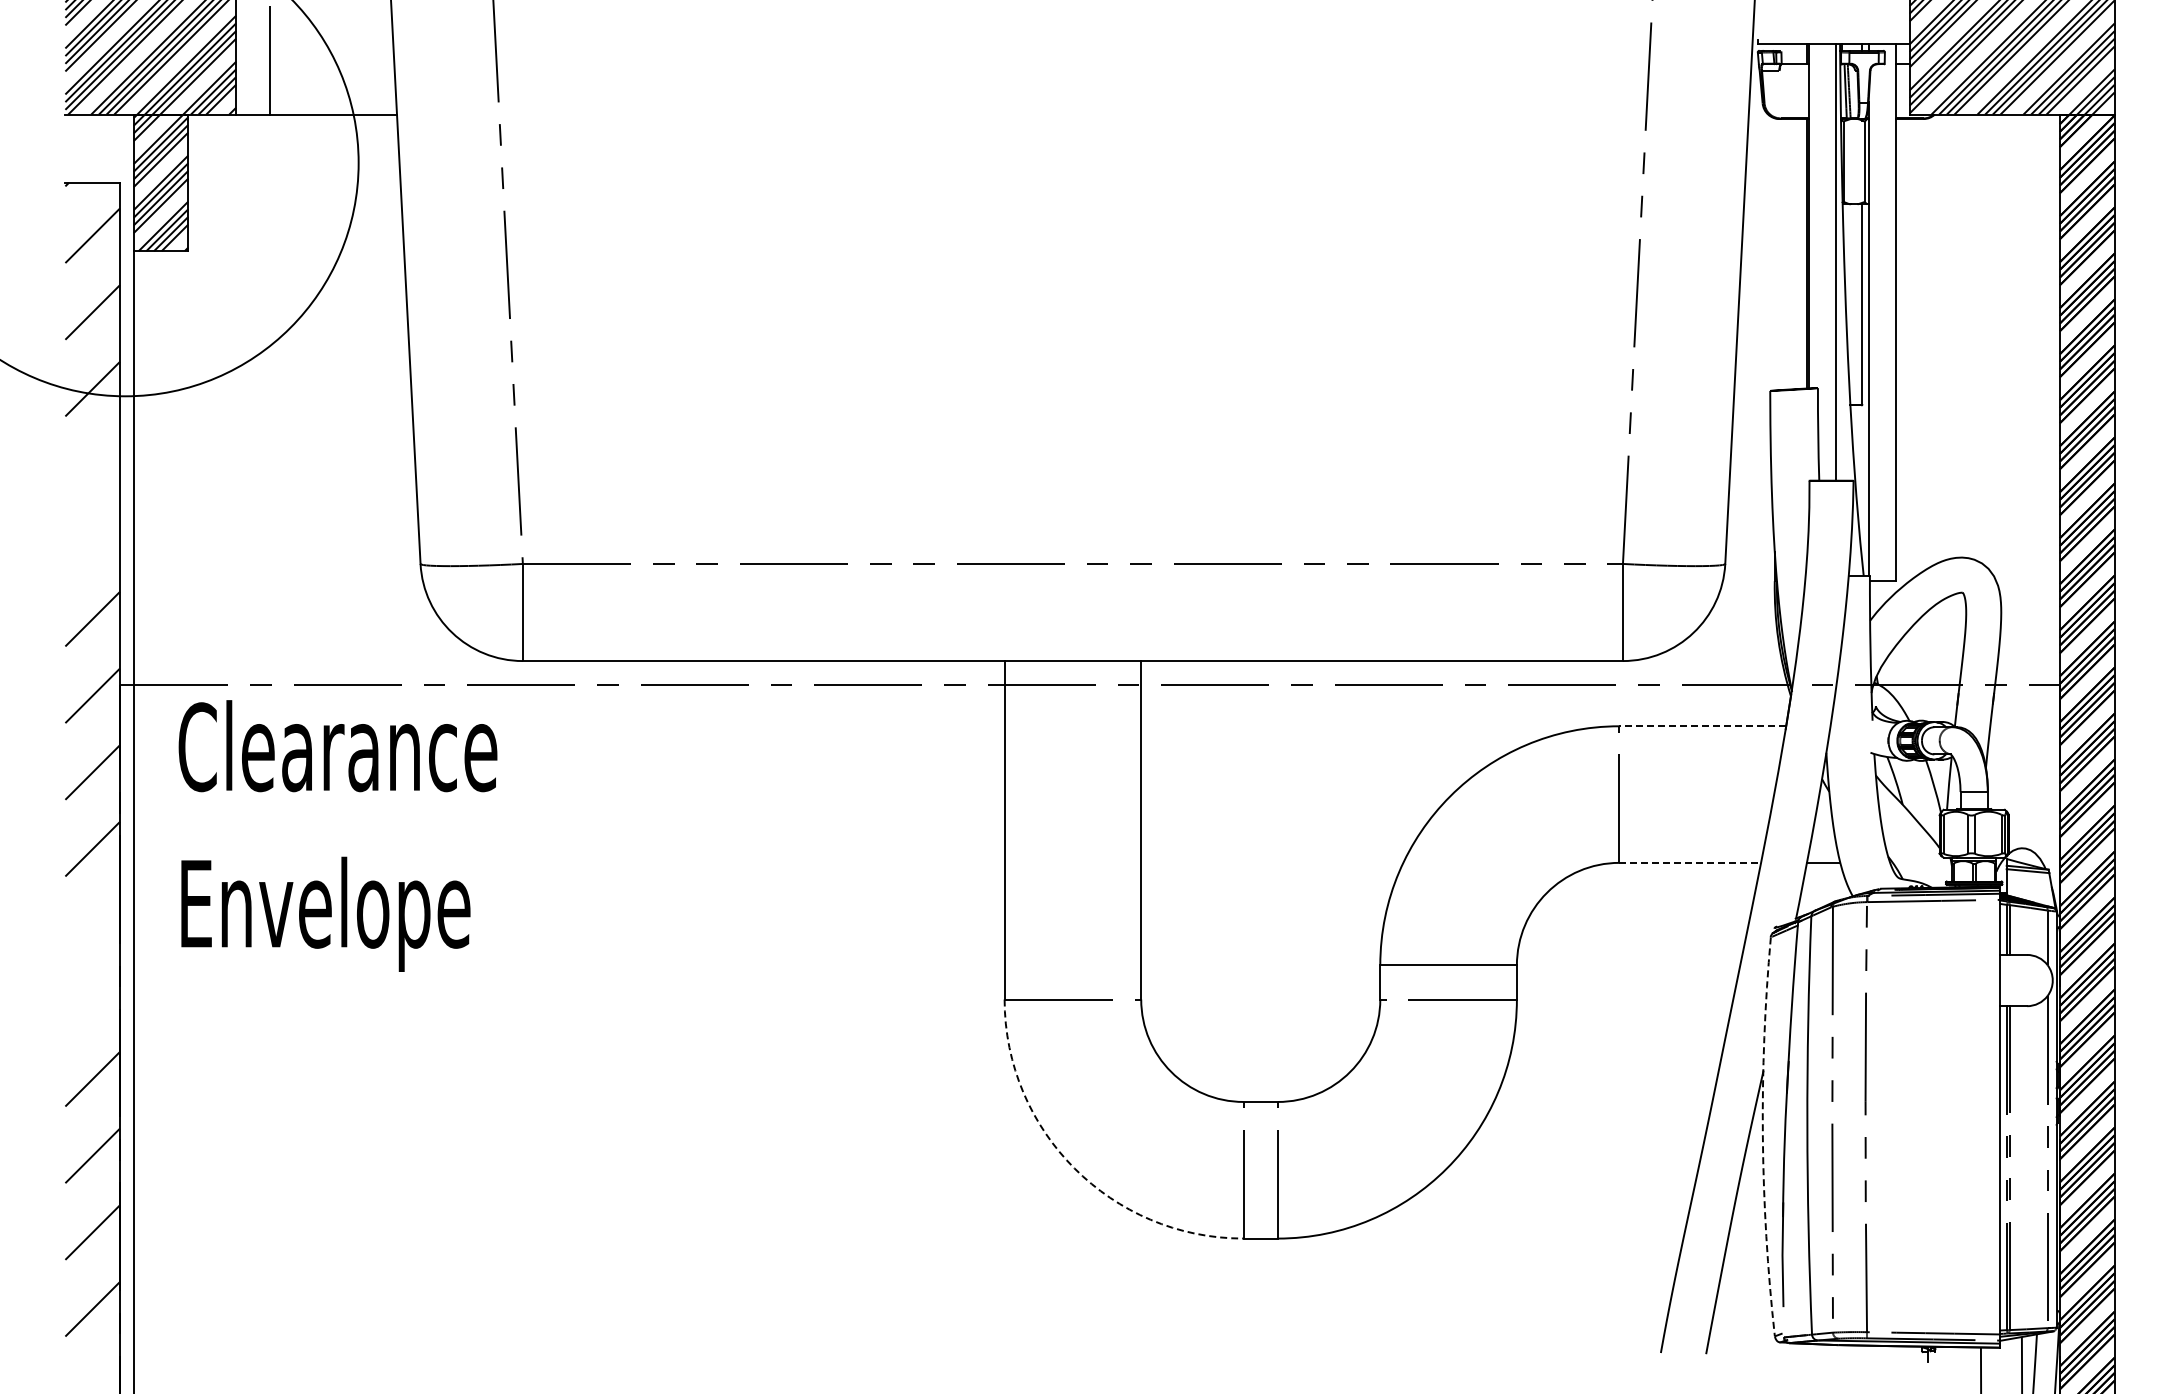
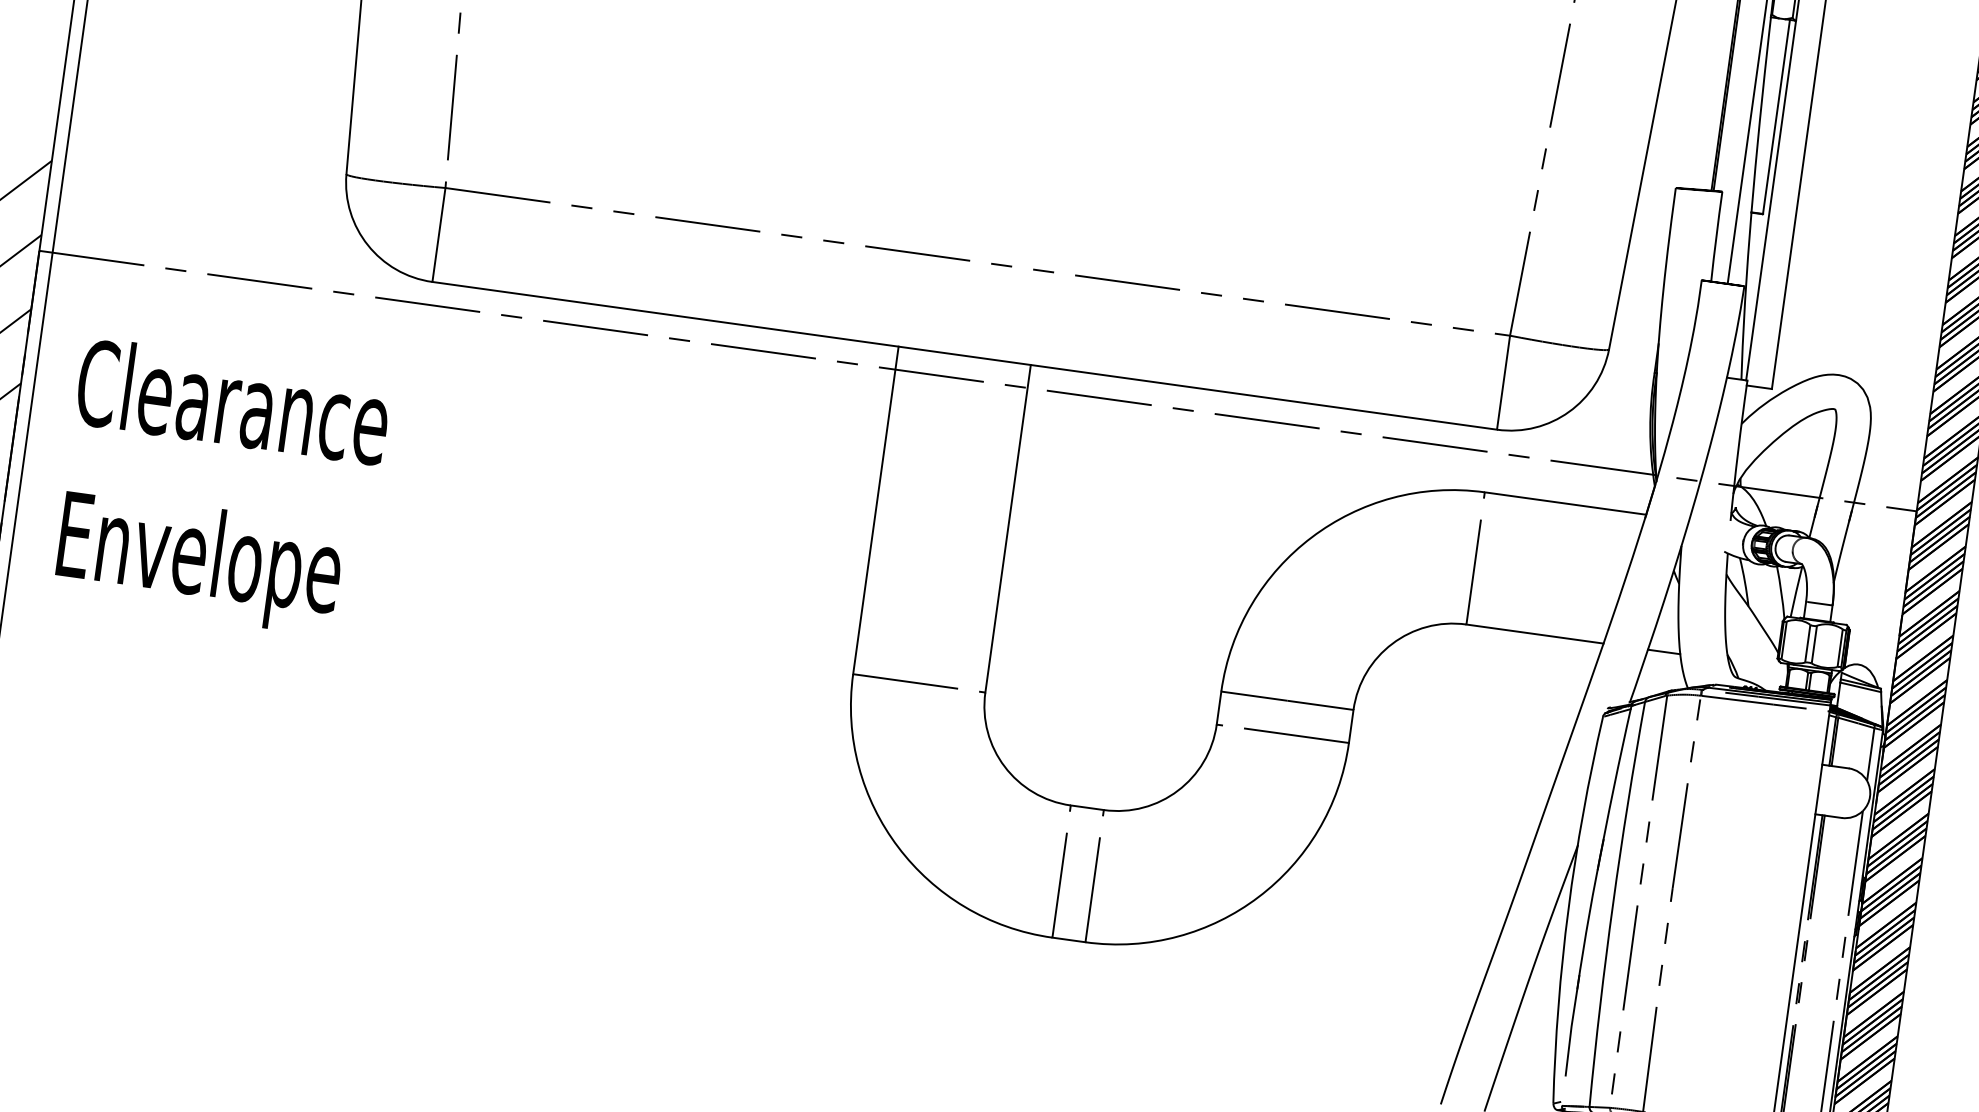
line: (1702, 726) -> (1565, 503), dashed -> solid
text: (337, 835) -> (221, 487), moved
line: (1690, 862) -> (1535, 633), dashed -> solid
arc: (1762, 1137) -> (1568, 909), dashed -> solid
arc: (1074, 1168) -> (898, 847), dashed -> solid

